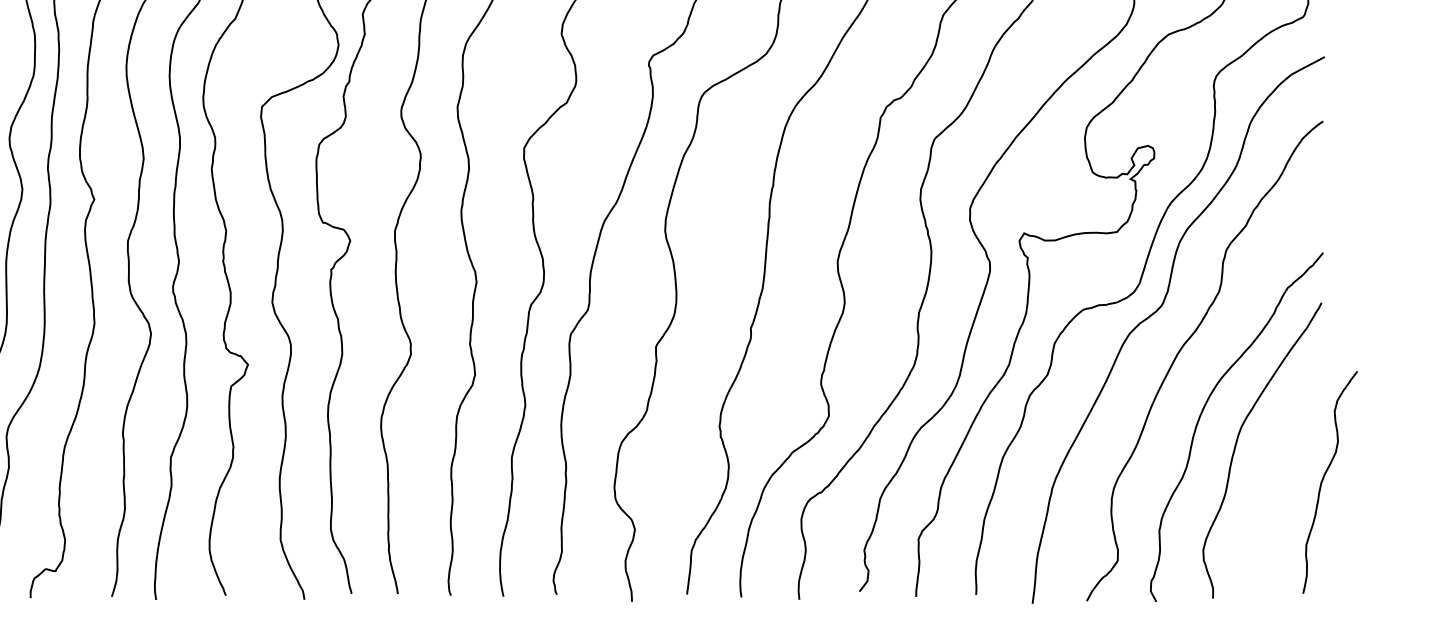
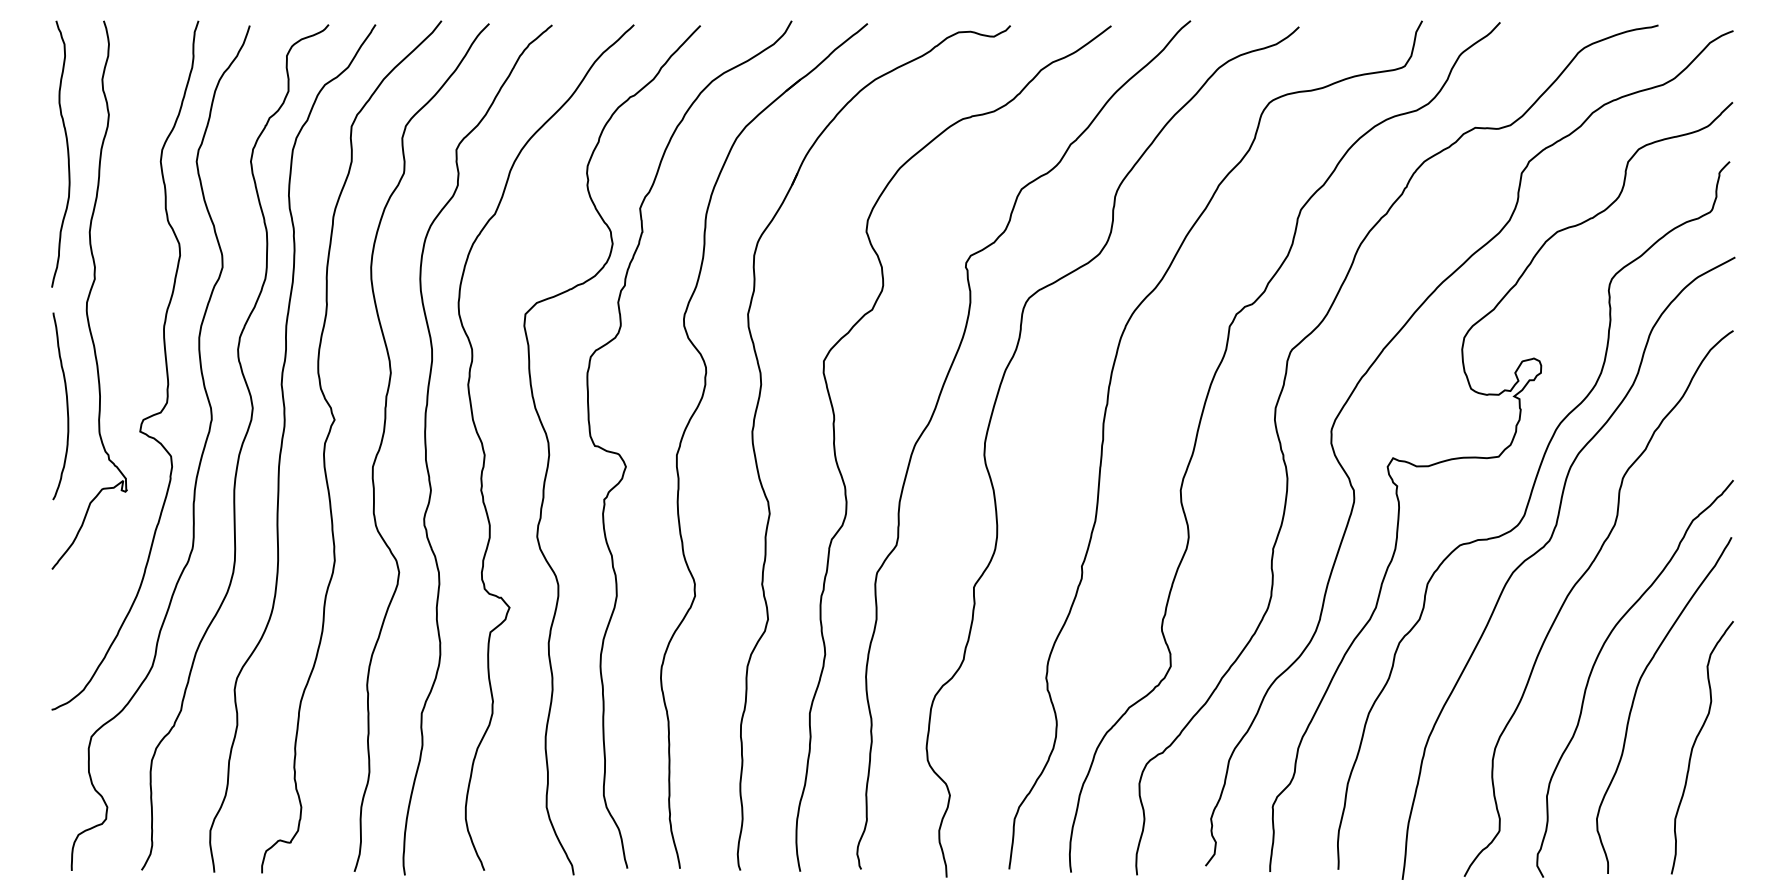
curve: (1324, 478) -> (1695, 743), moved

